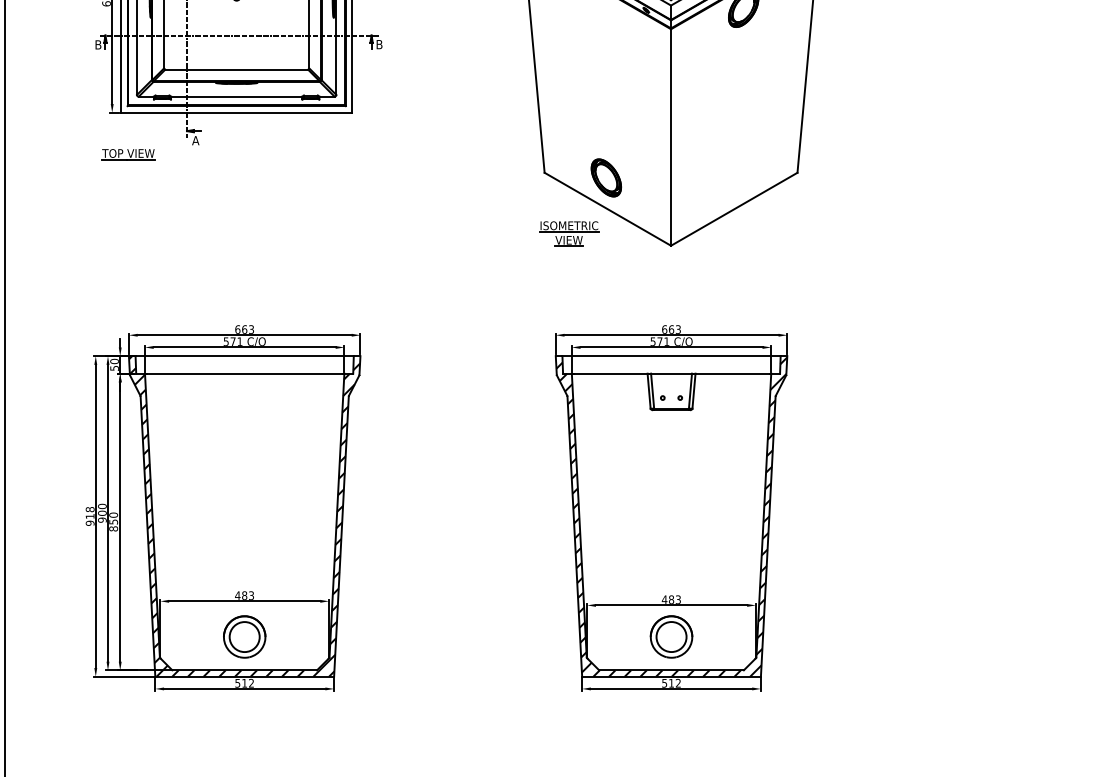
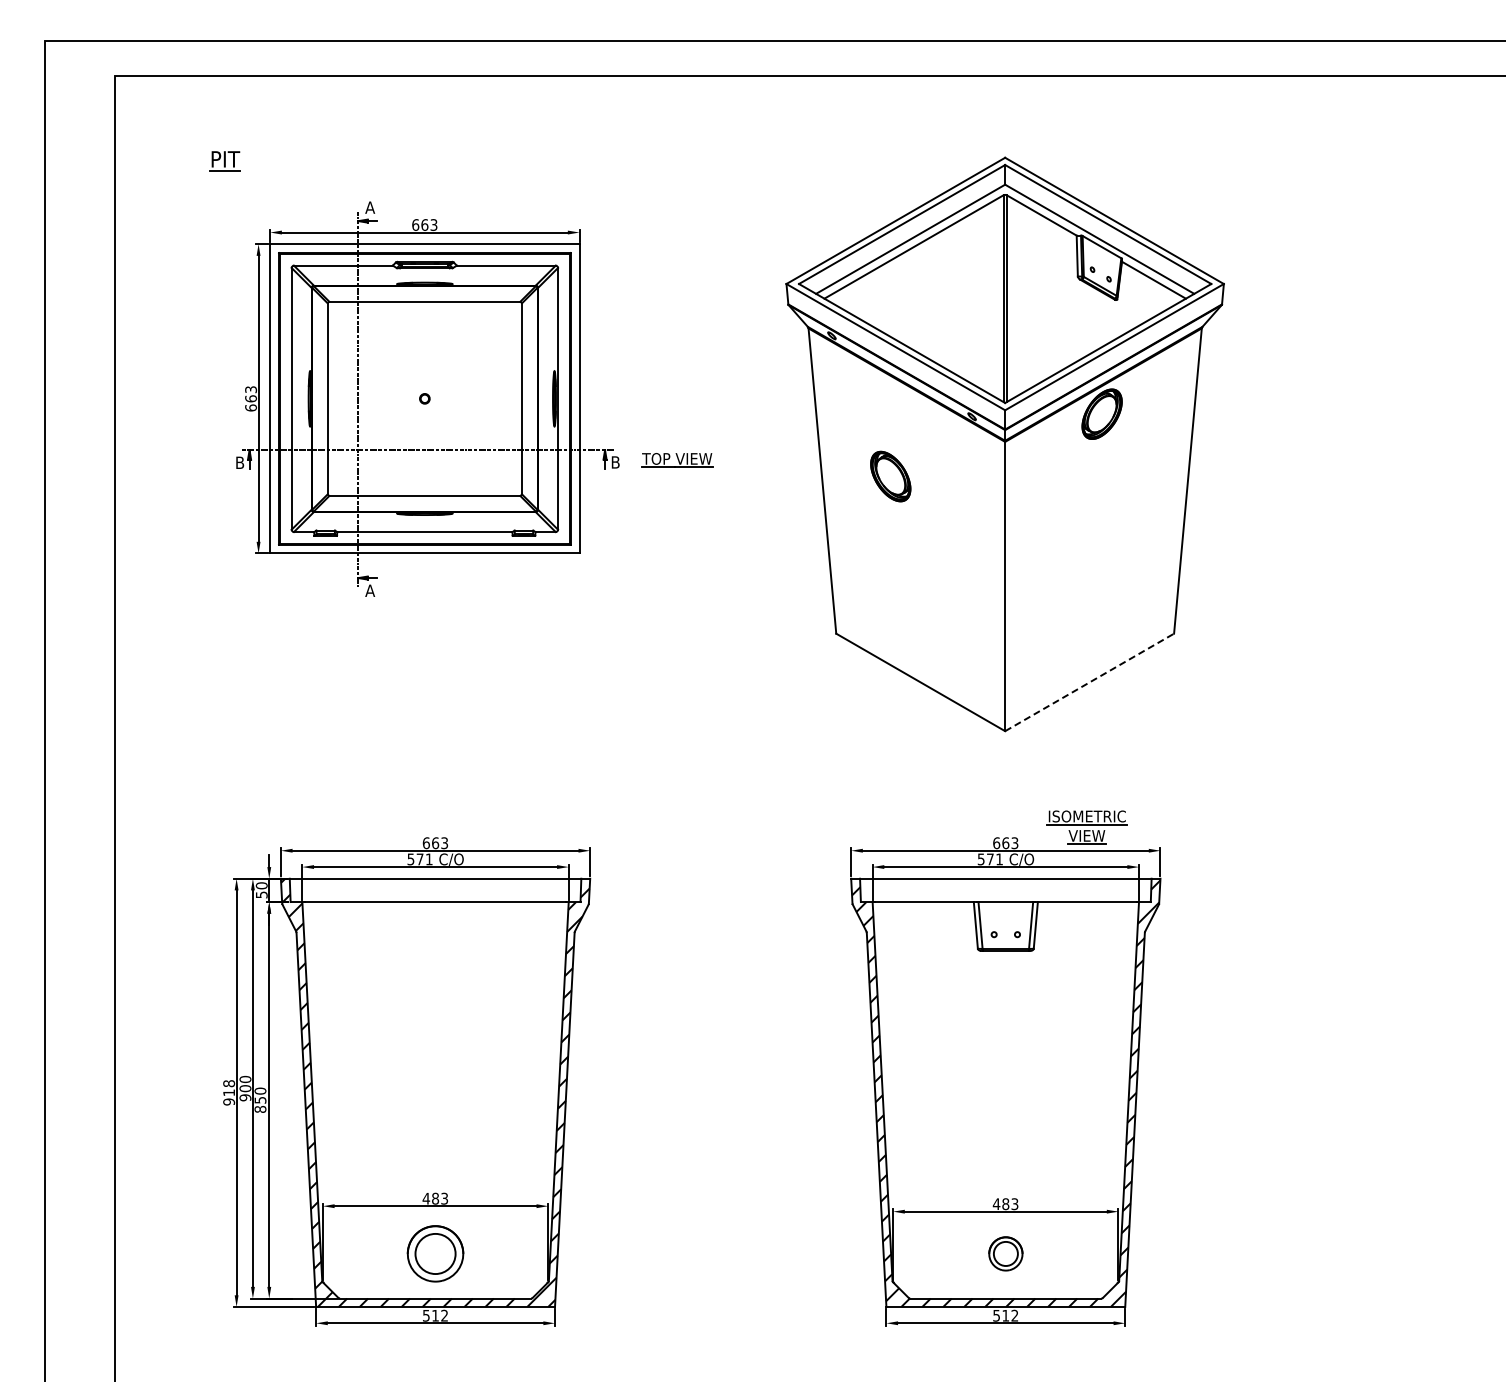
part: (128, 154) -> (677, 460), moved
part: (606, 177) -> (890, 476), moved
line: (734, 209) -> (1089, 682), solid -> dashed
part: (568, 234) -> (1086, 827), moved
part: (671, 636) -> (1005, 1253), size x0.6

